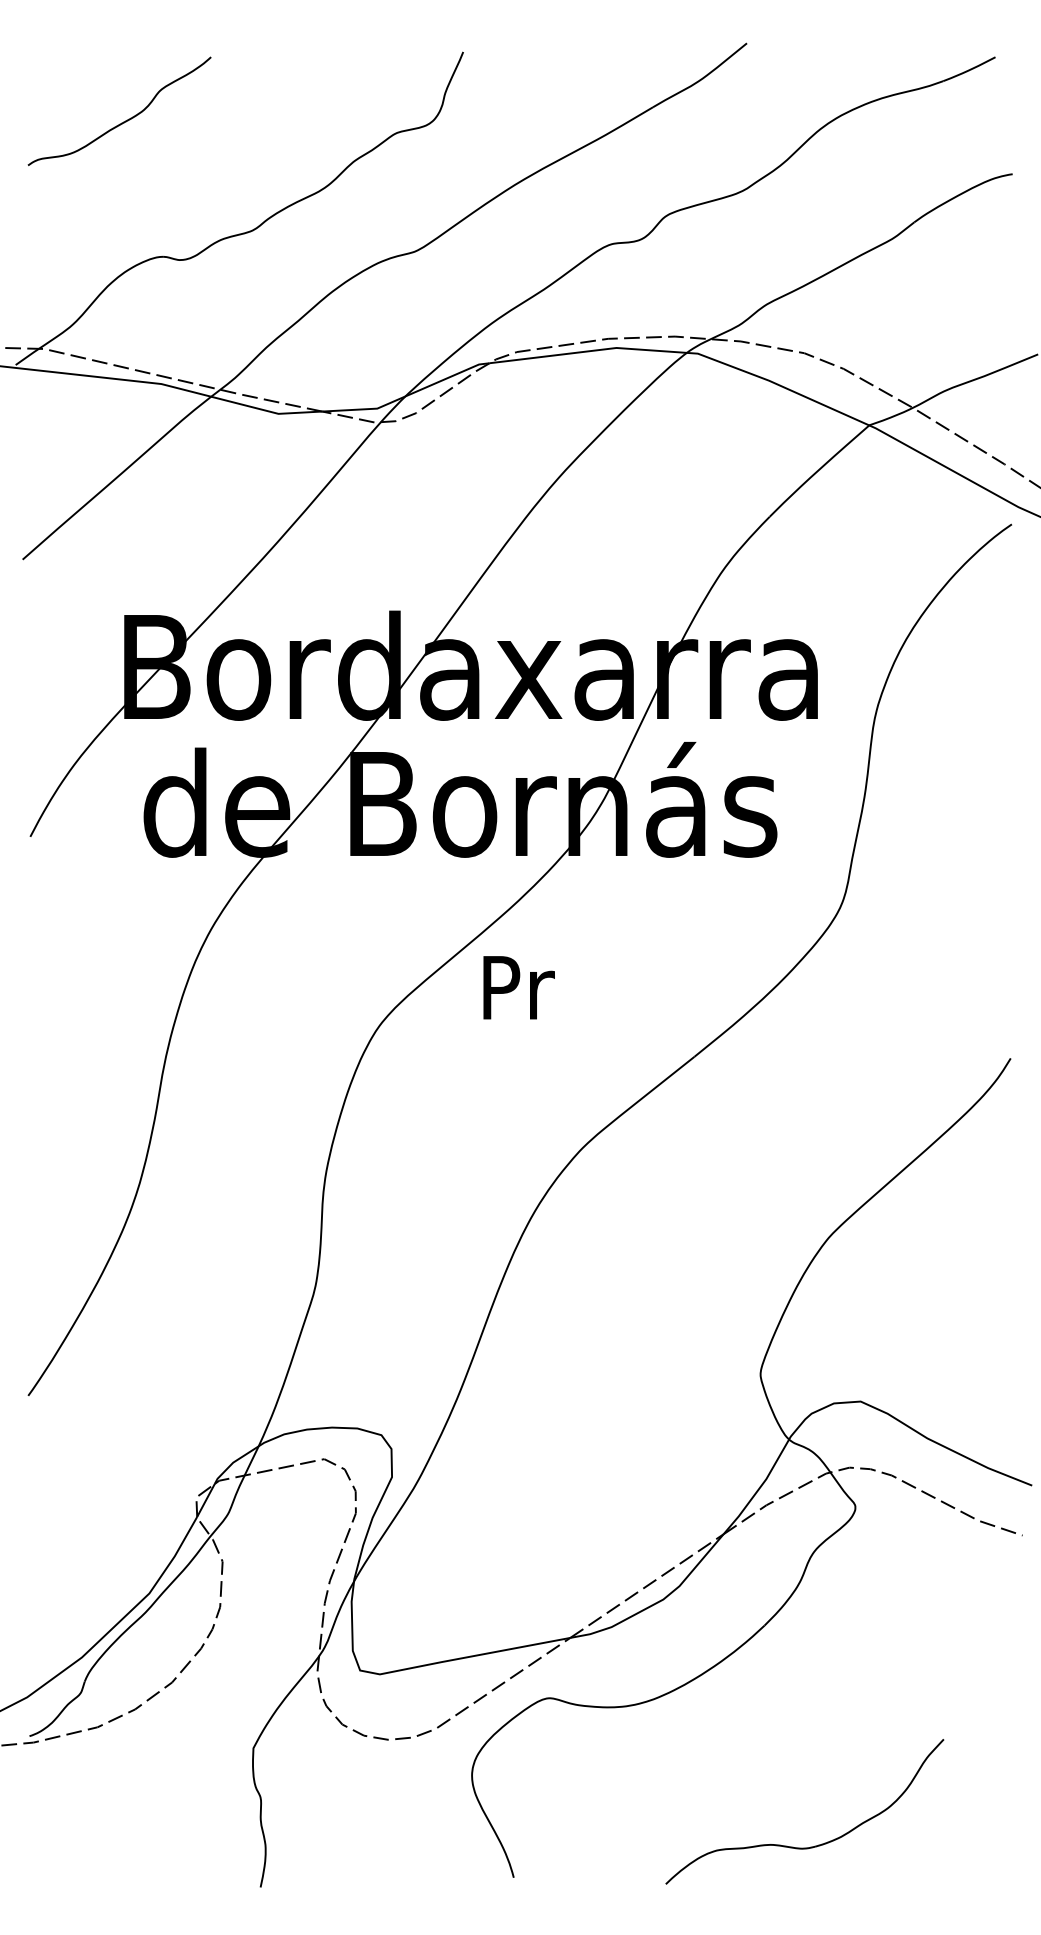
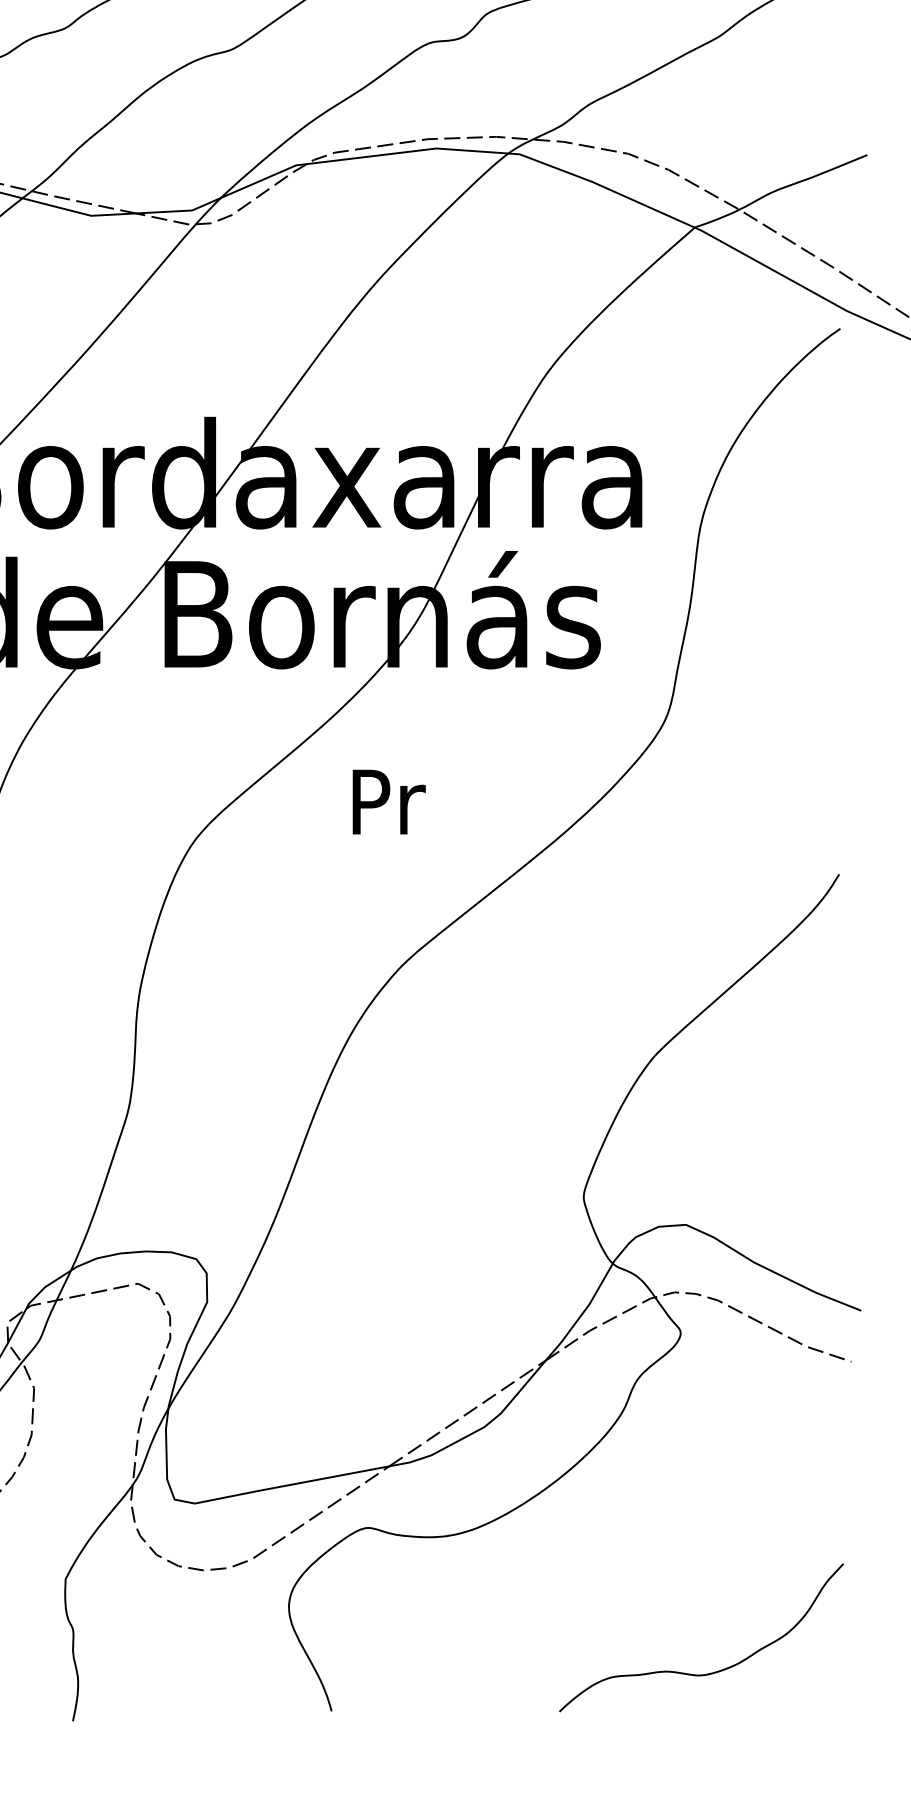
text: (518, 987) -> (388, 801), moved
part: (810, 1846) -> (707, 1673), moved

